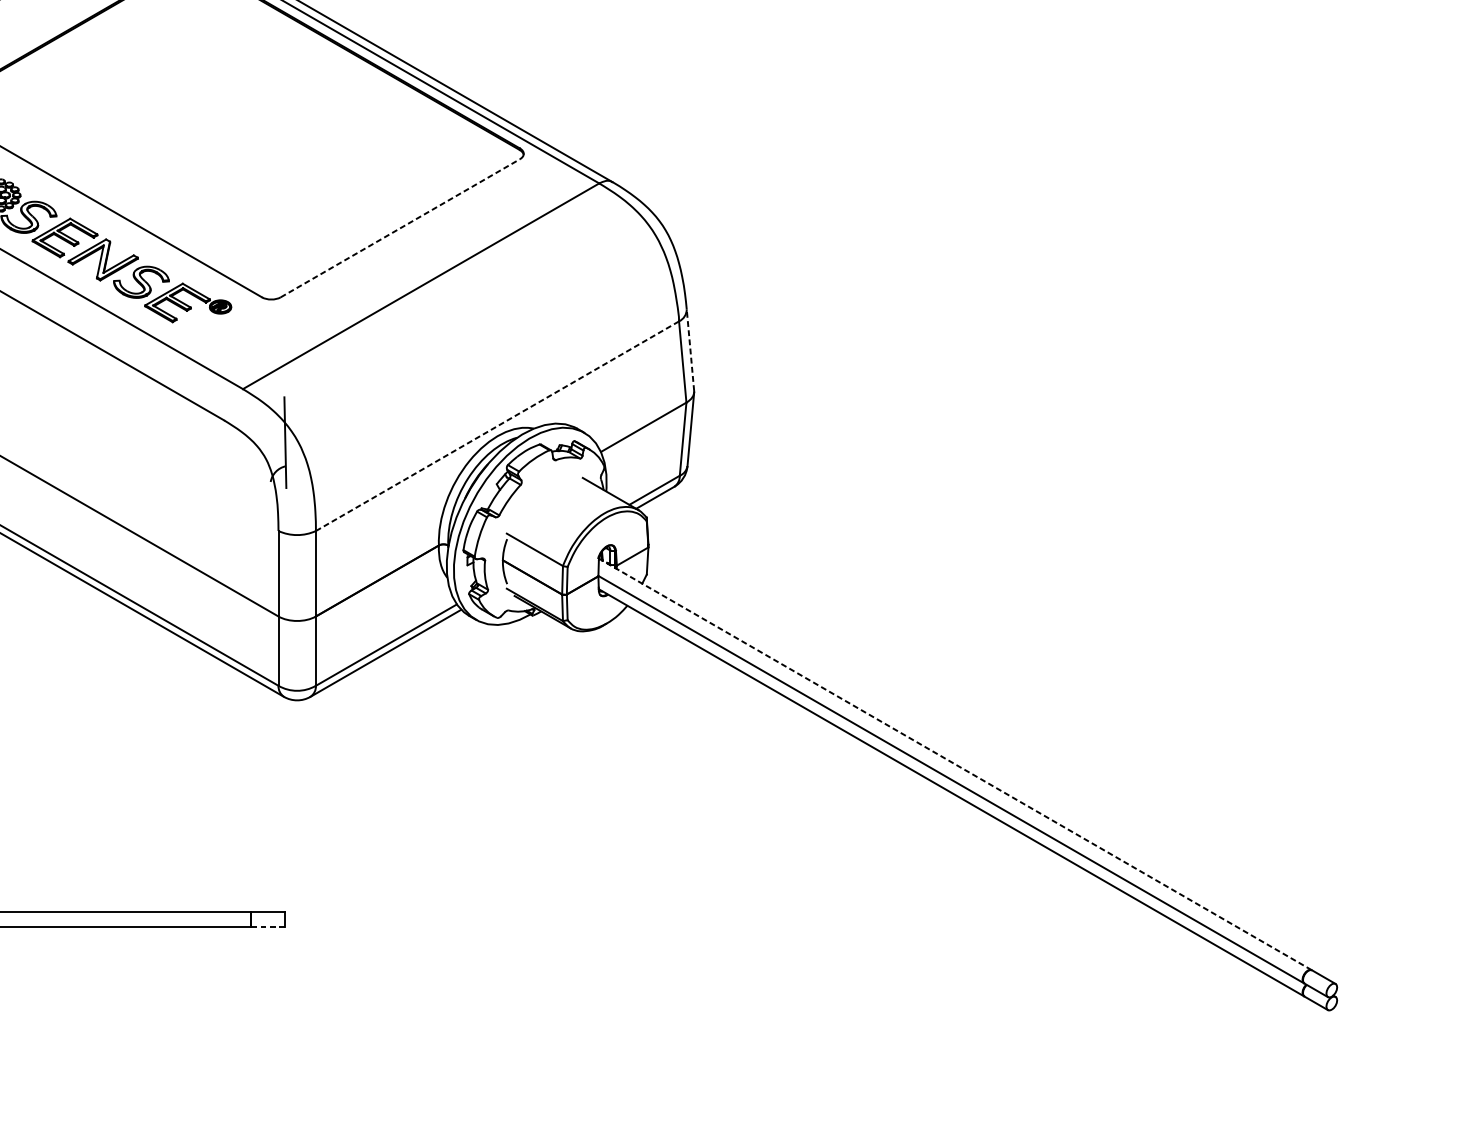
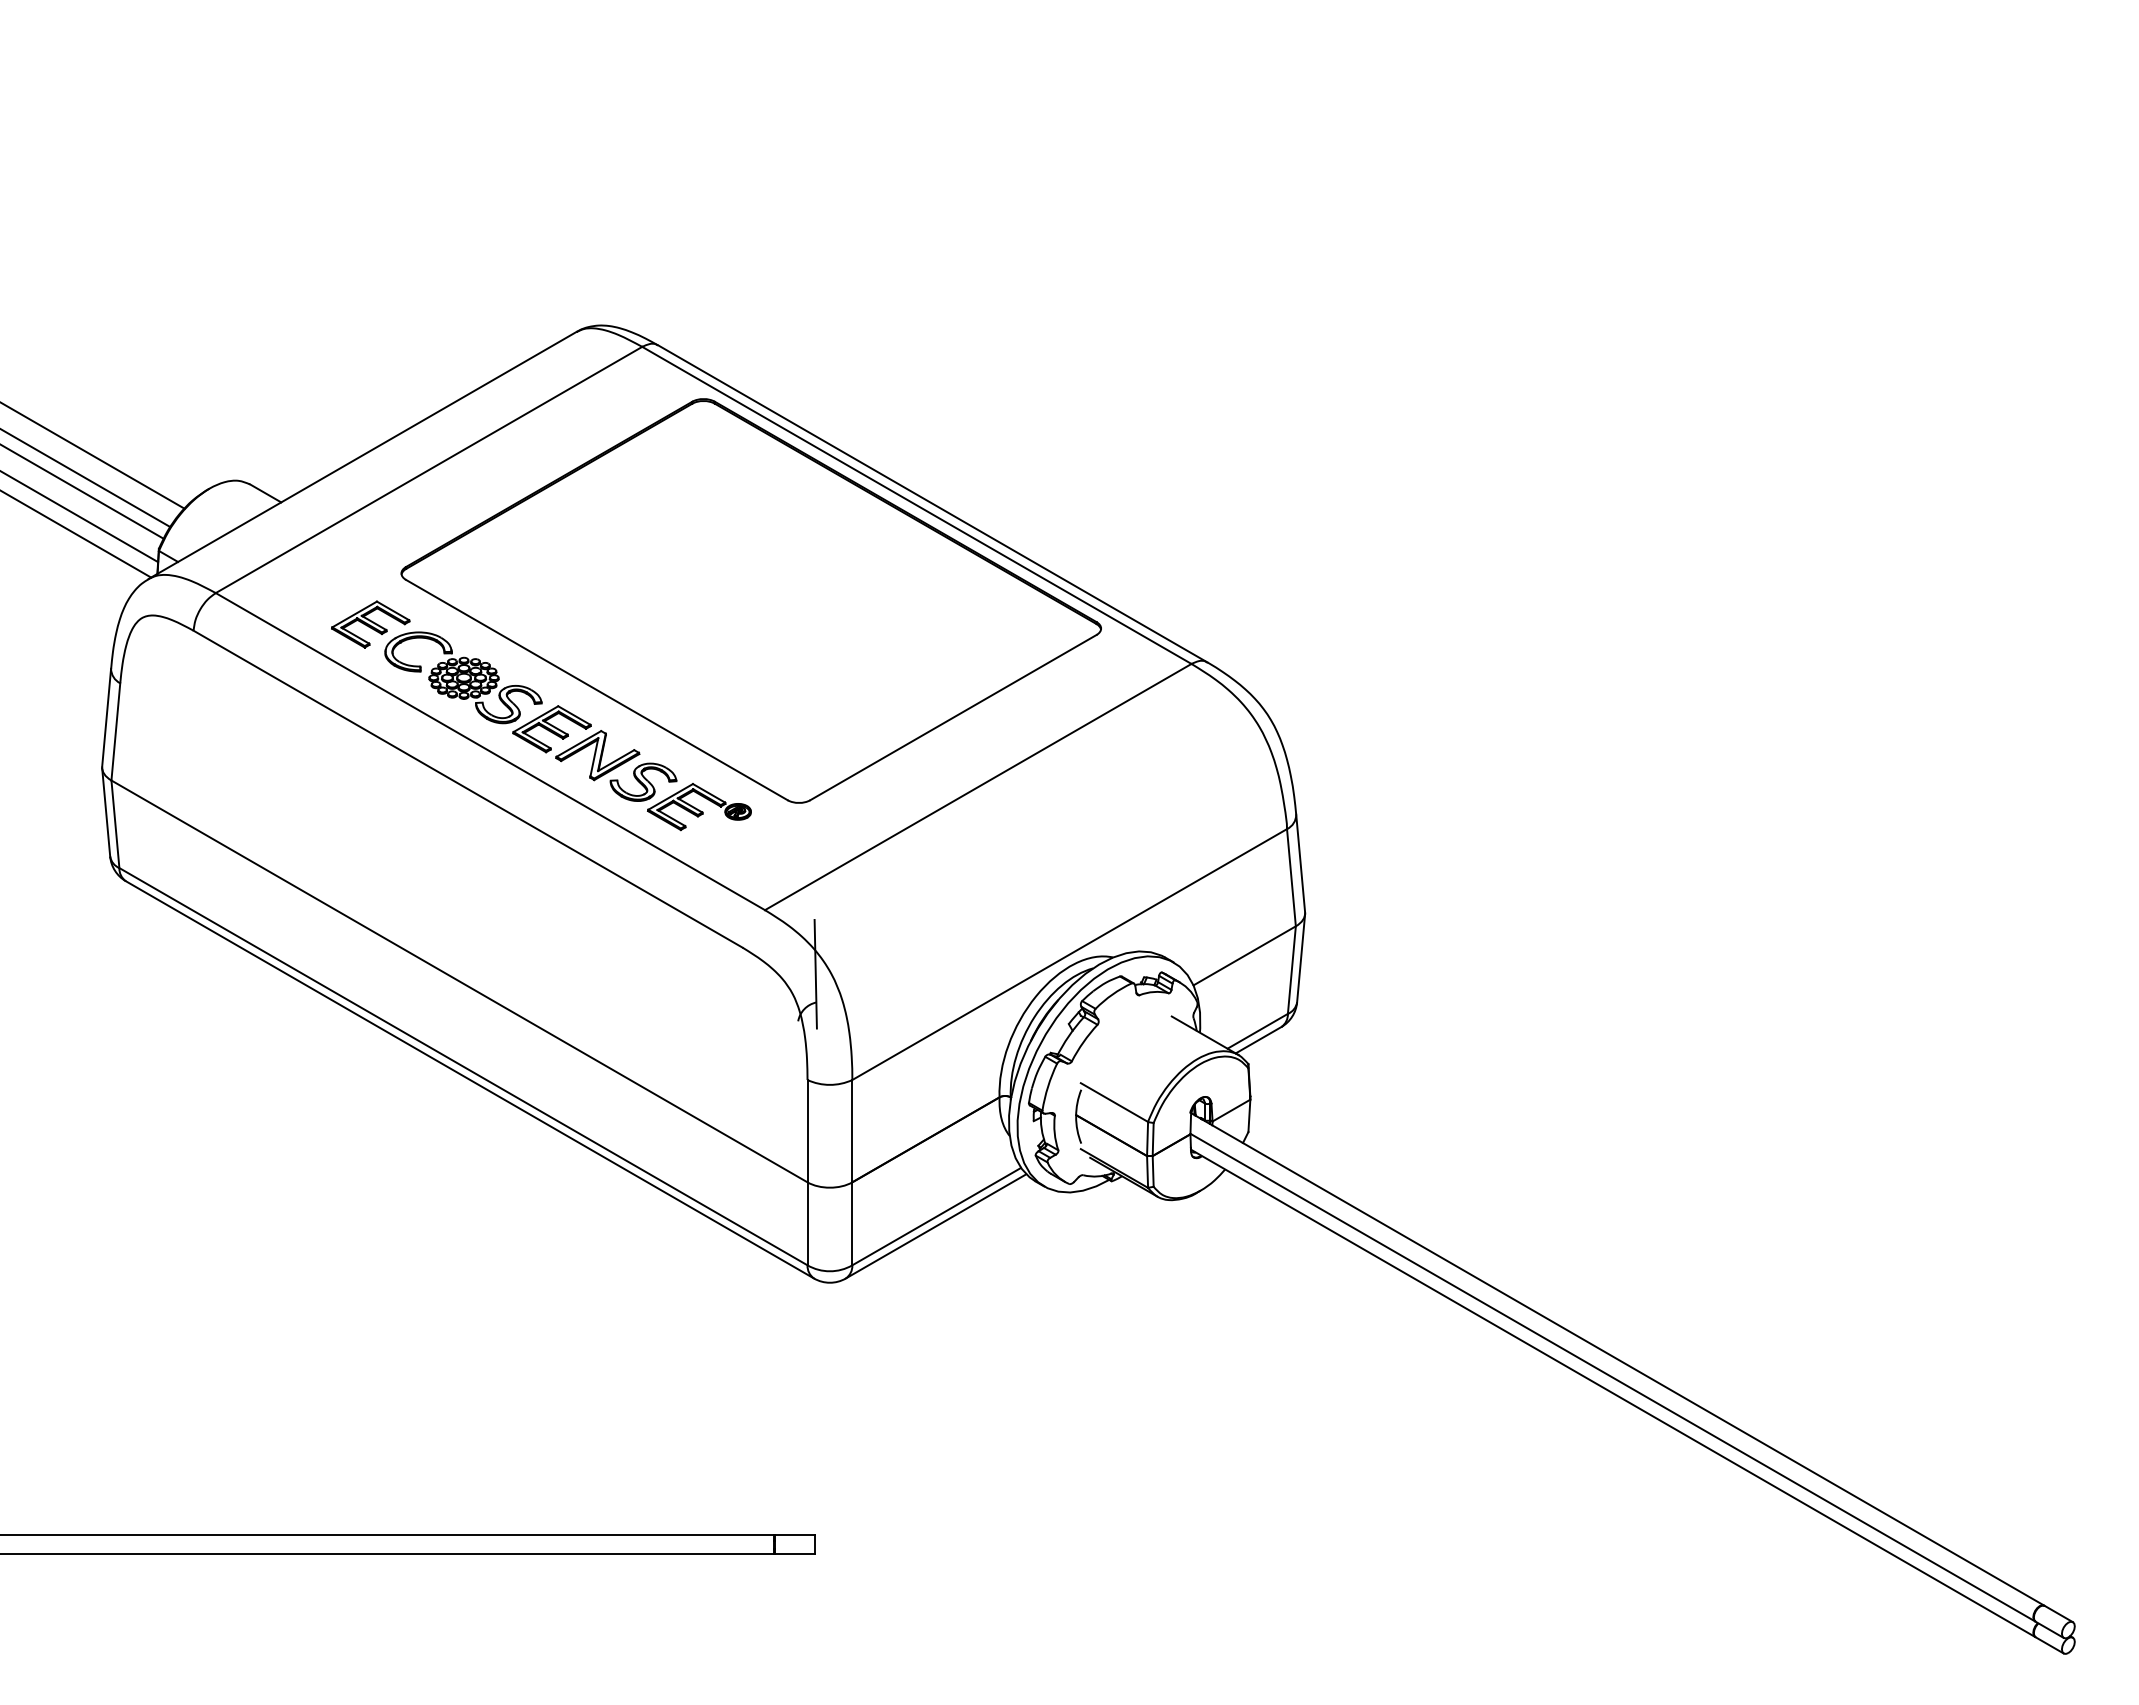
line: (400, 228) -> (953, 717), dashed -> solid
line: (690, 350) -> (1300, 863), dashed -> solid
line: (497, 426) -> (1069, 954), dashed -> solid
line: (955, 764) -> (1617, 1359), dashed -> solid
line: (267, 926) -> (794, 1553), dashed -> solid

